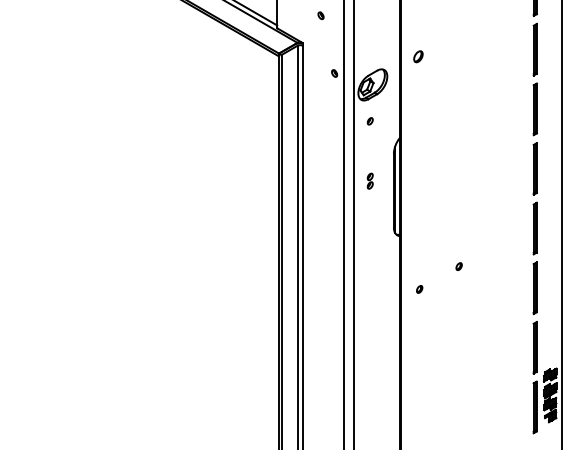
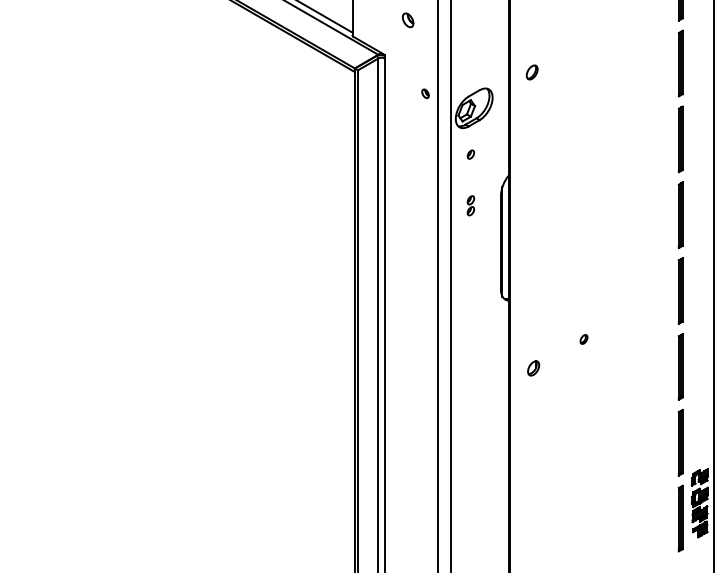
part: (321, 15) -> (408, 20), size x1.6
part: (369, 180) -> (470, 205), moved
part: (419, 289) -> (533, 368), size x1.6

